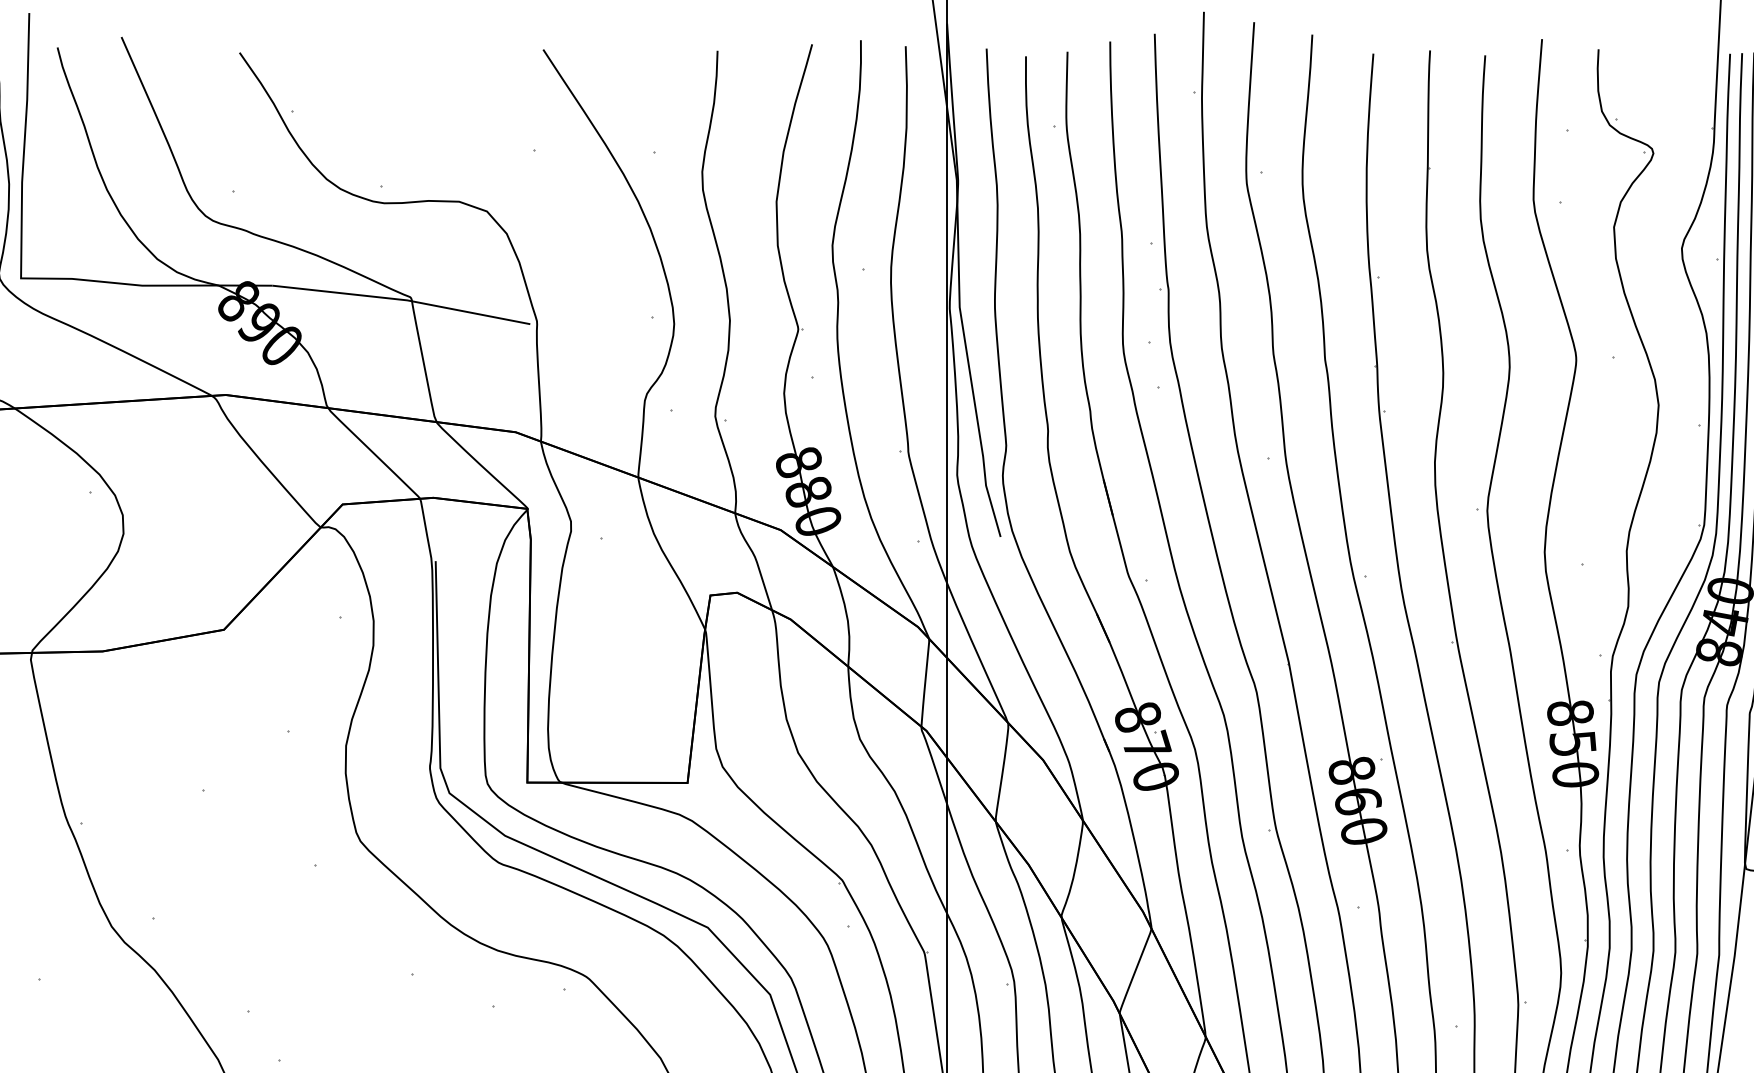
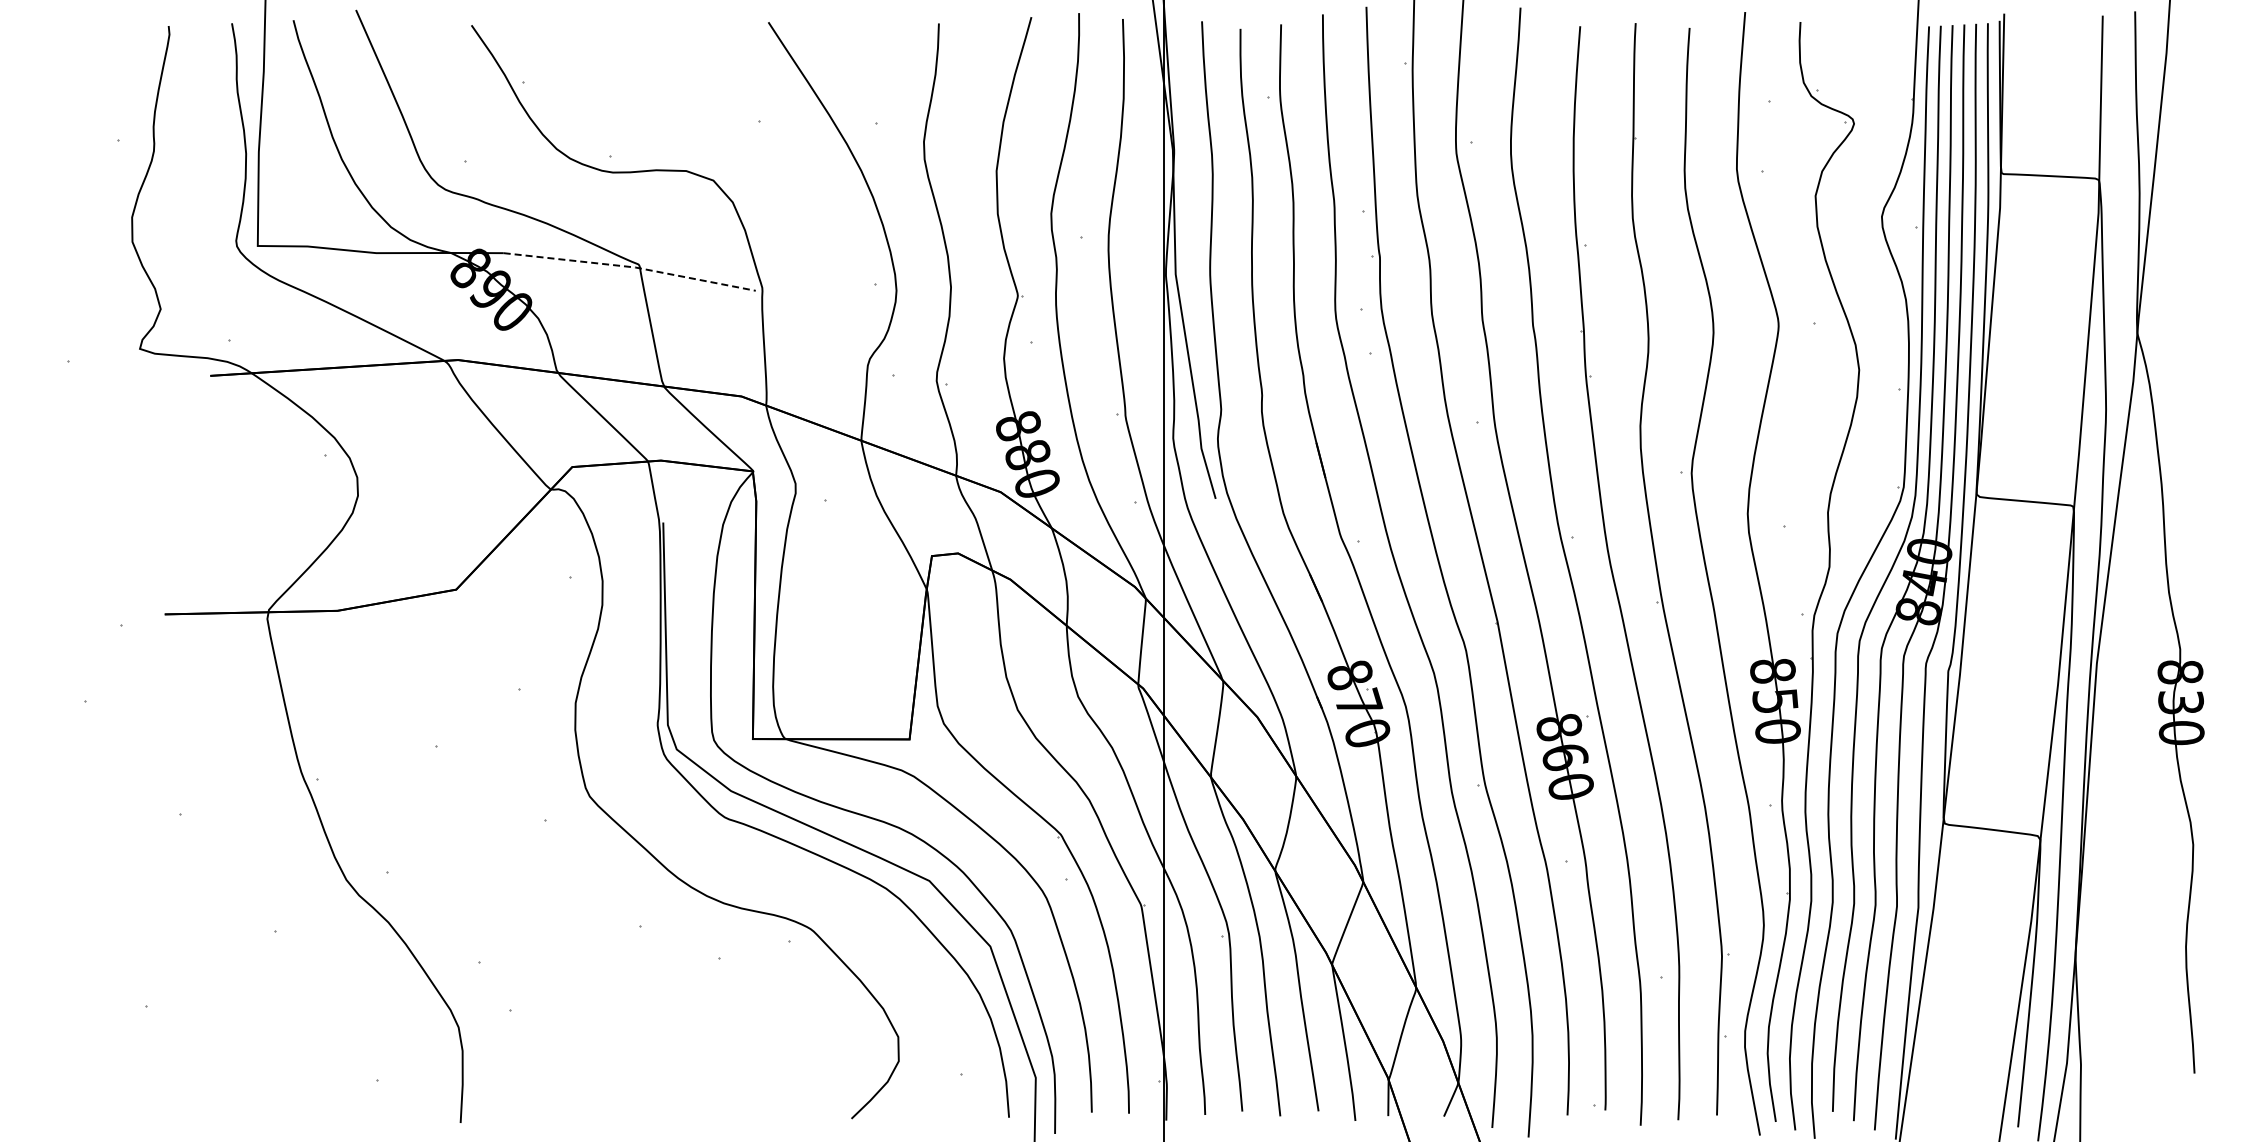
line: (403, 300) -> (631, 267), solid -> dashed

